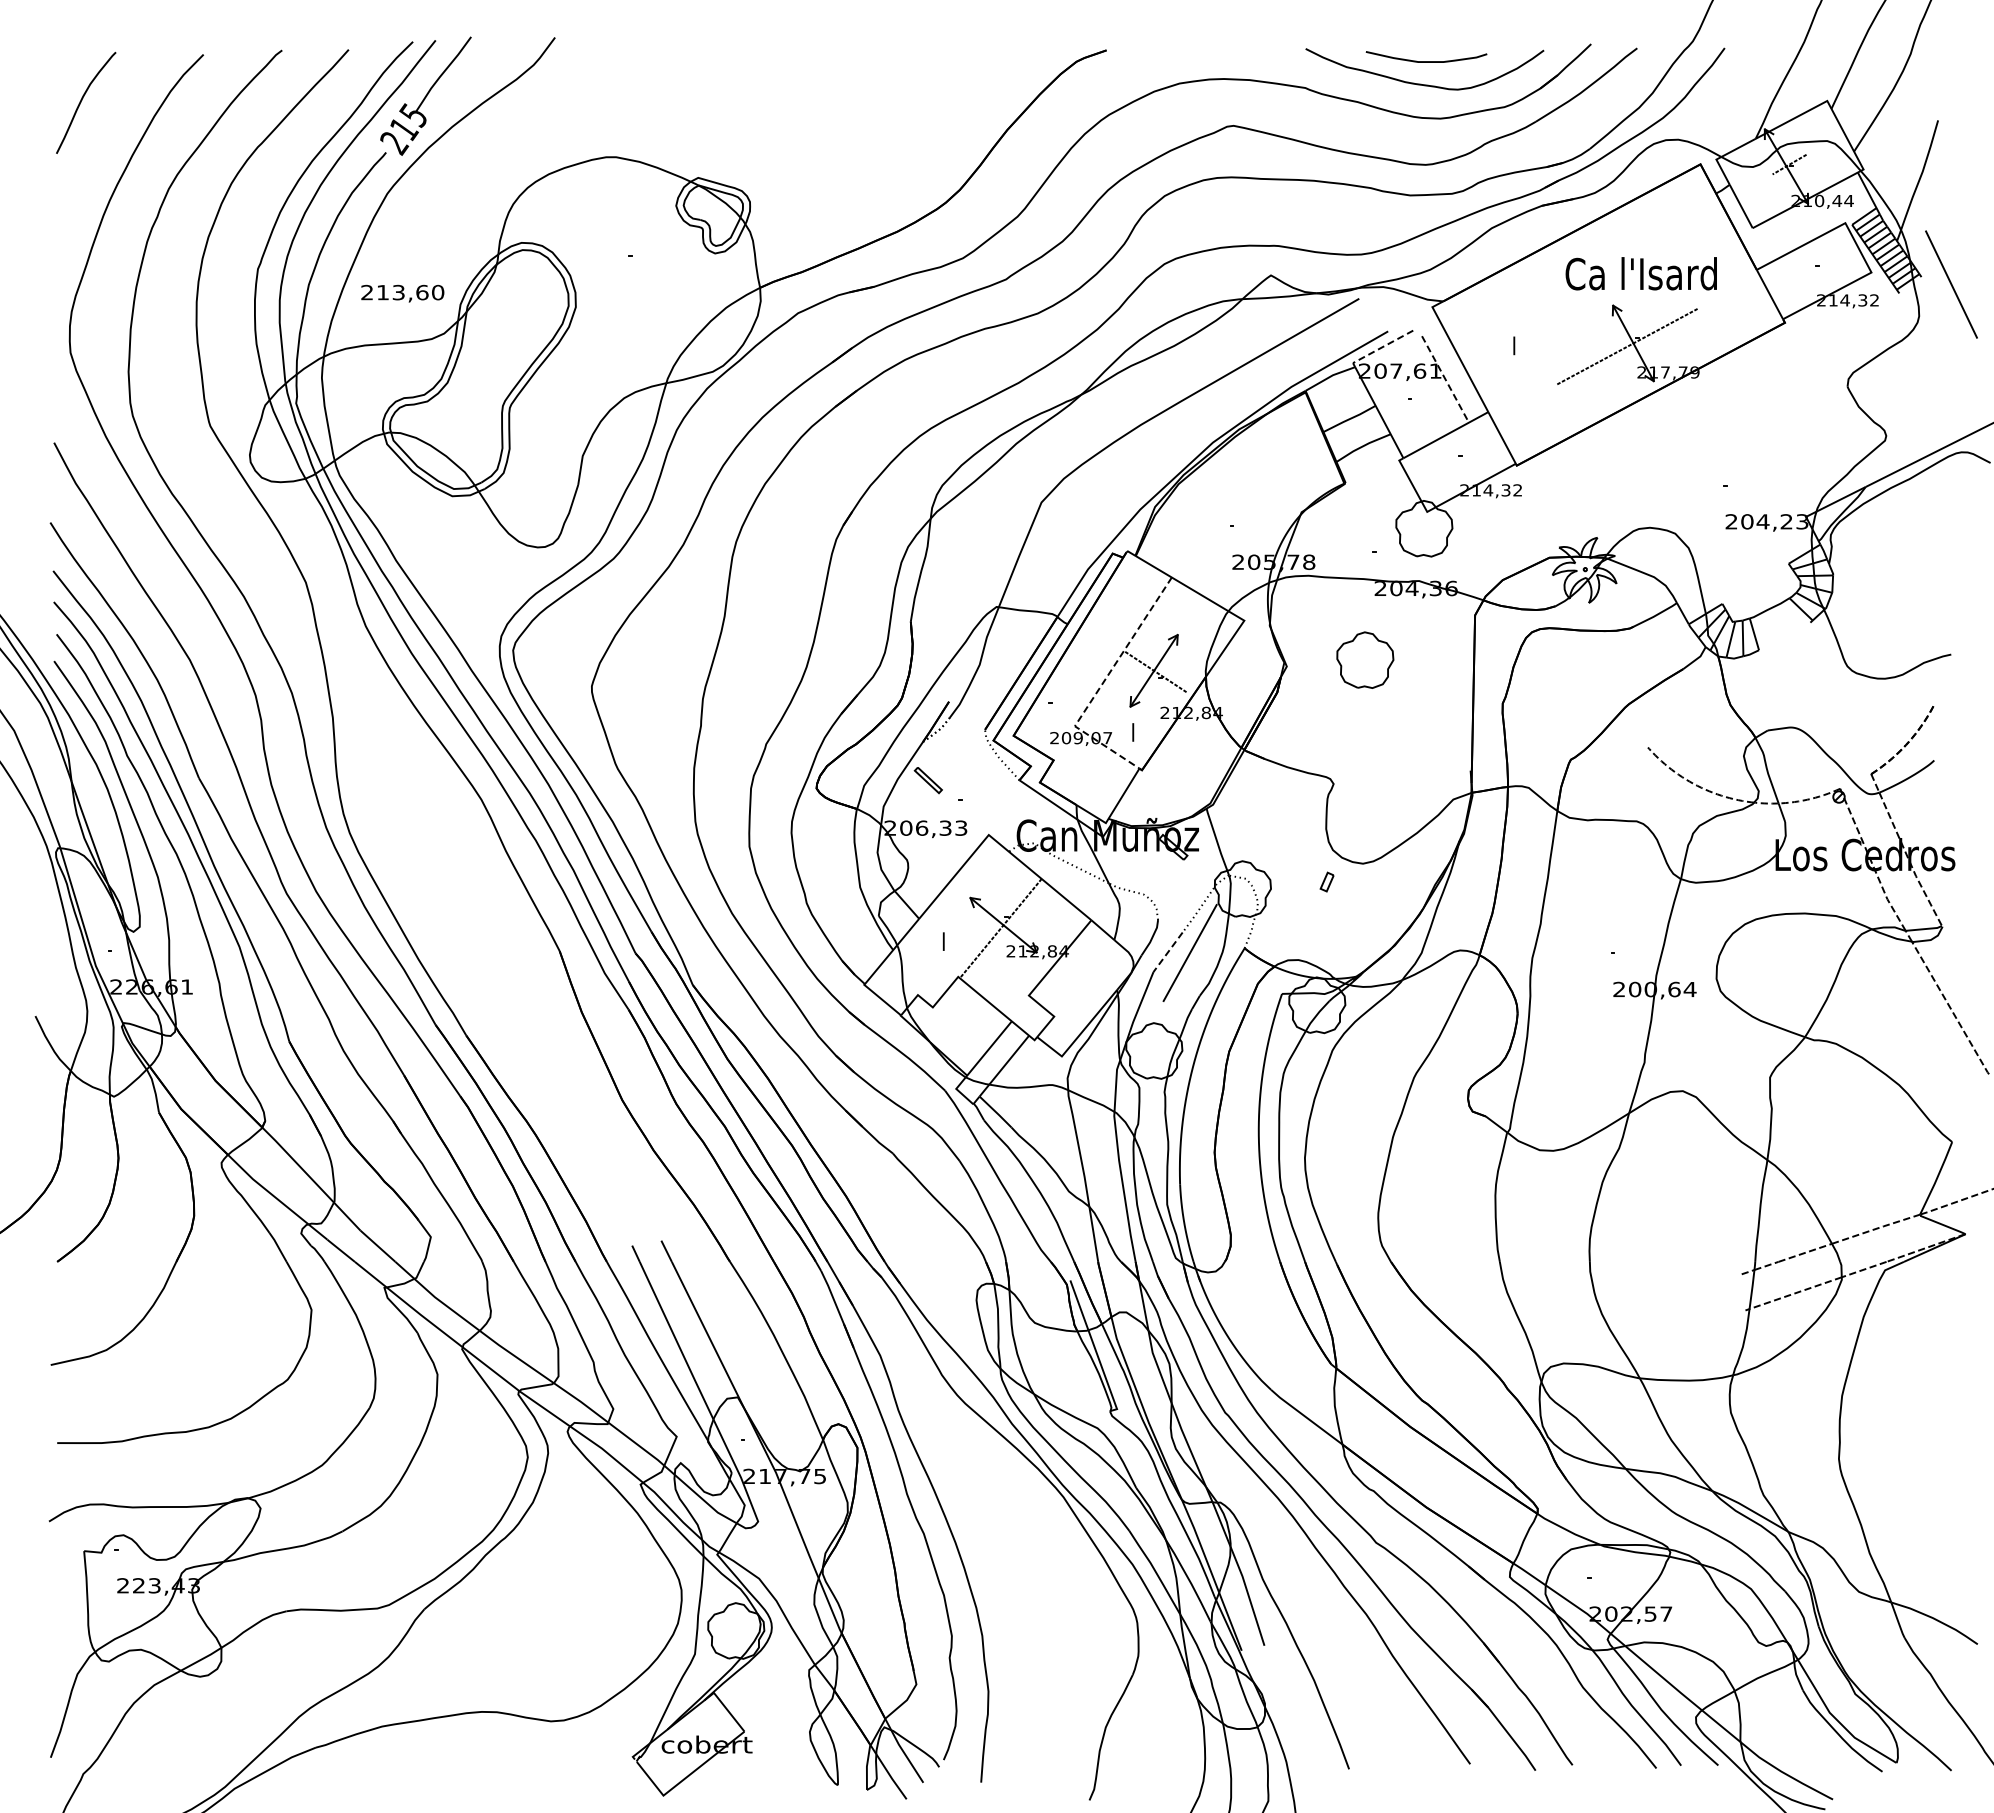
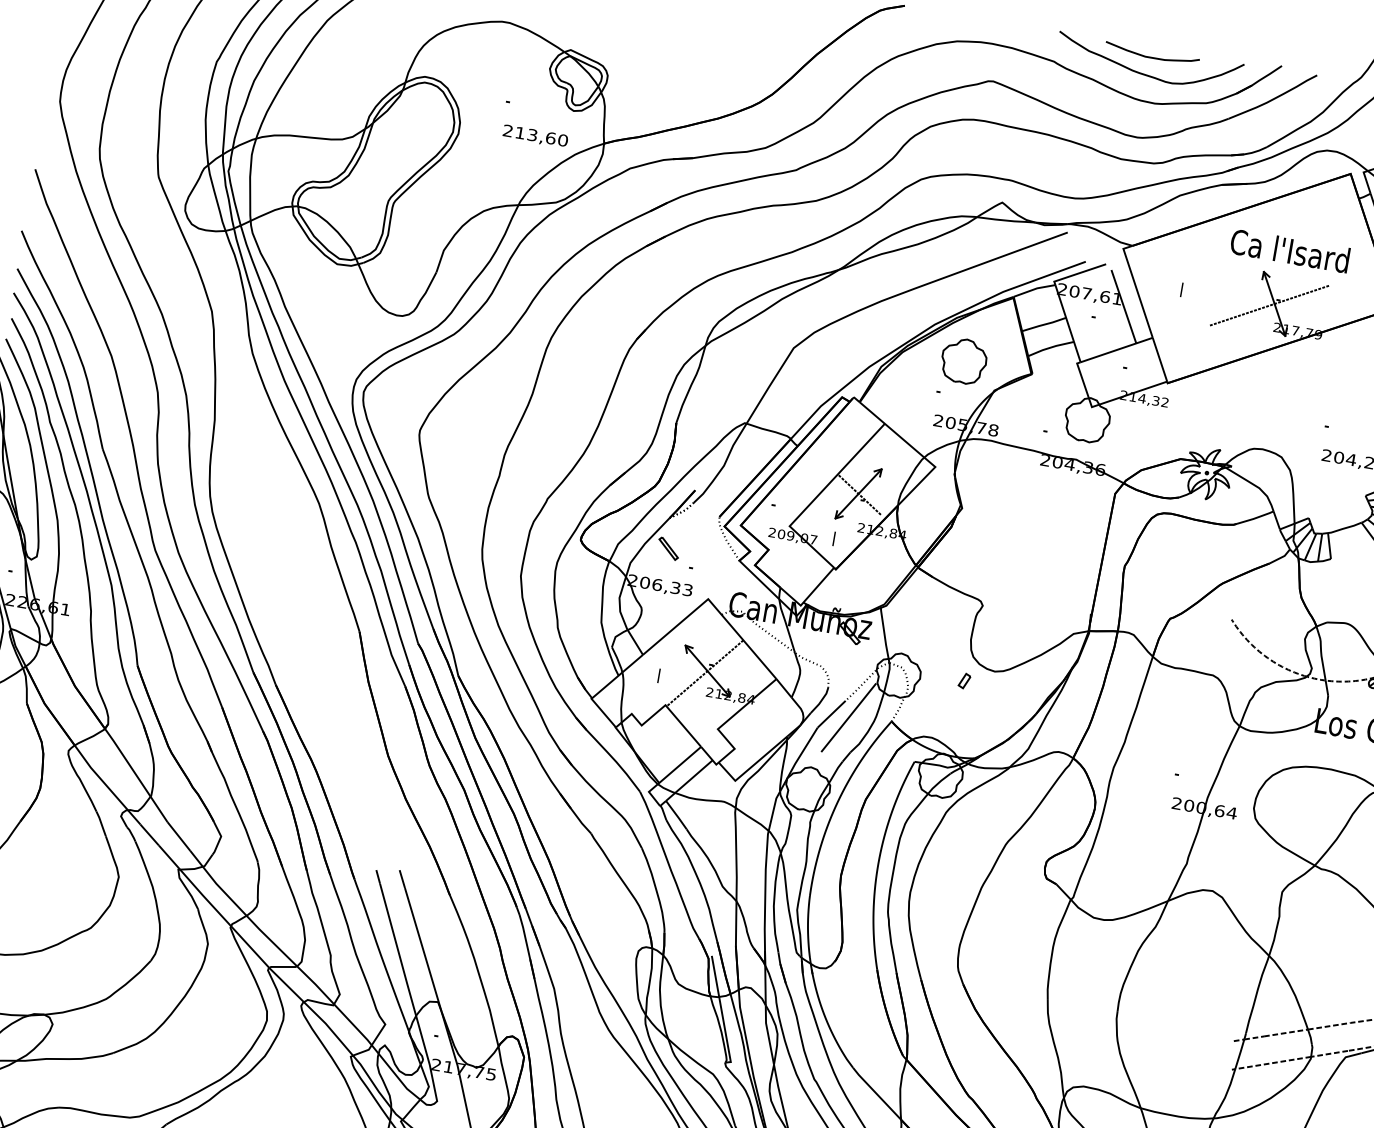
text: (402, 293) -> (535, 136), moved
line: (1380, 348) -> (1077, 273), dashed -> solid
line: (1445, 379) -> (1123, 306), dashed -> solid
part: (1365, 659) -> (964, 360), moved
line: (1101, 685) -> (815, 498), dashed -> solid
line: (1168, 952) -> (832, 714), dashed -> solid

